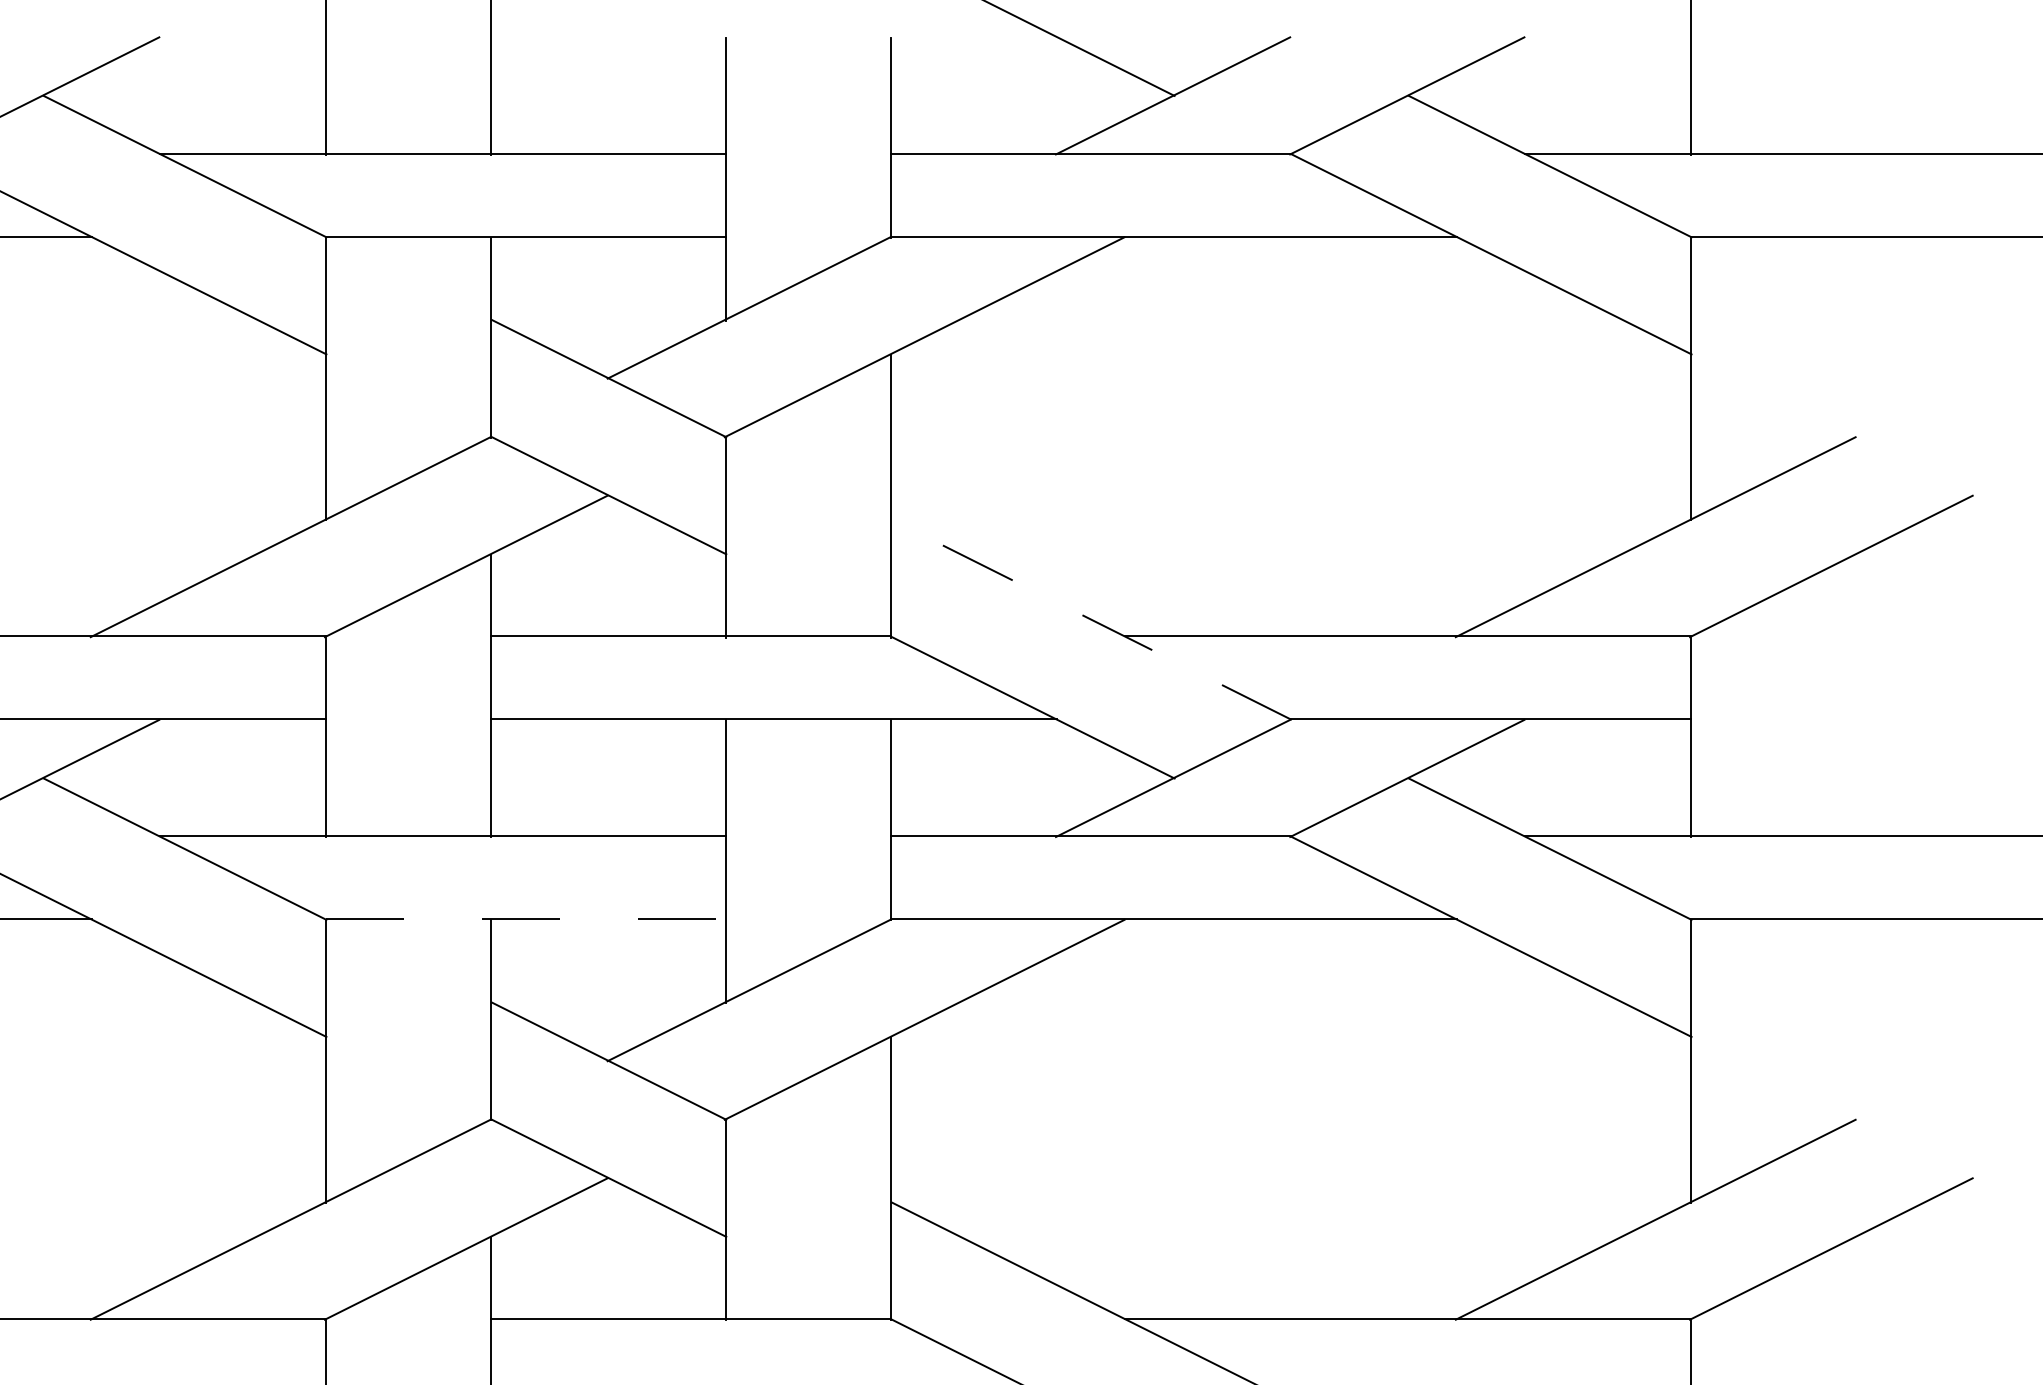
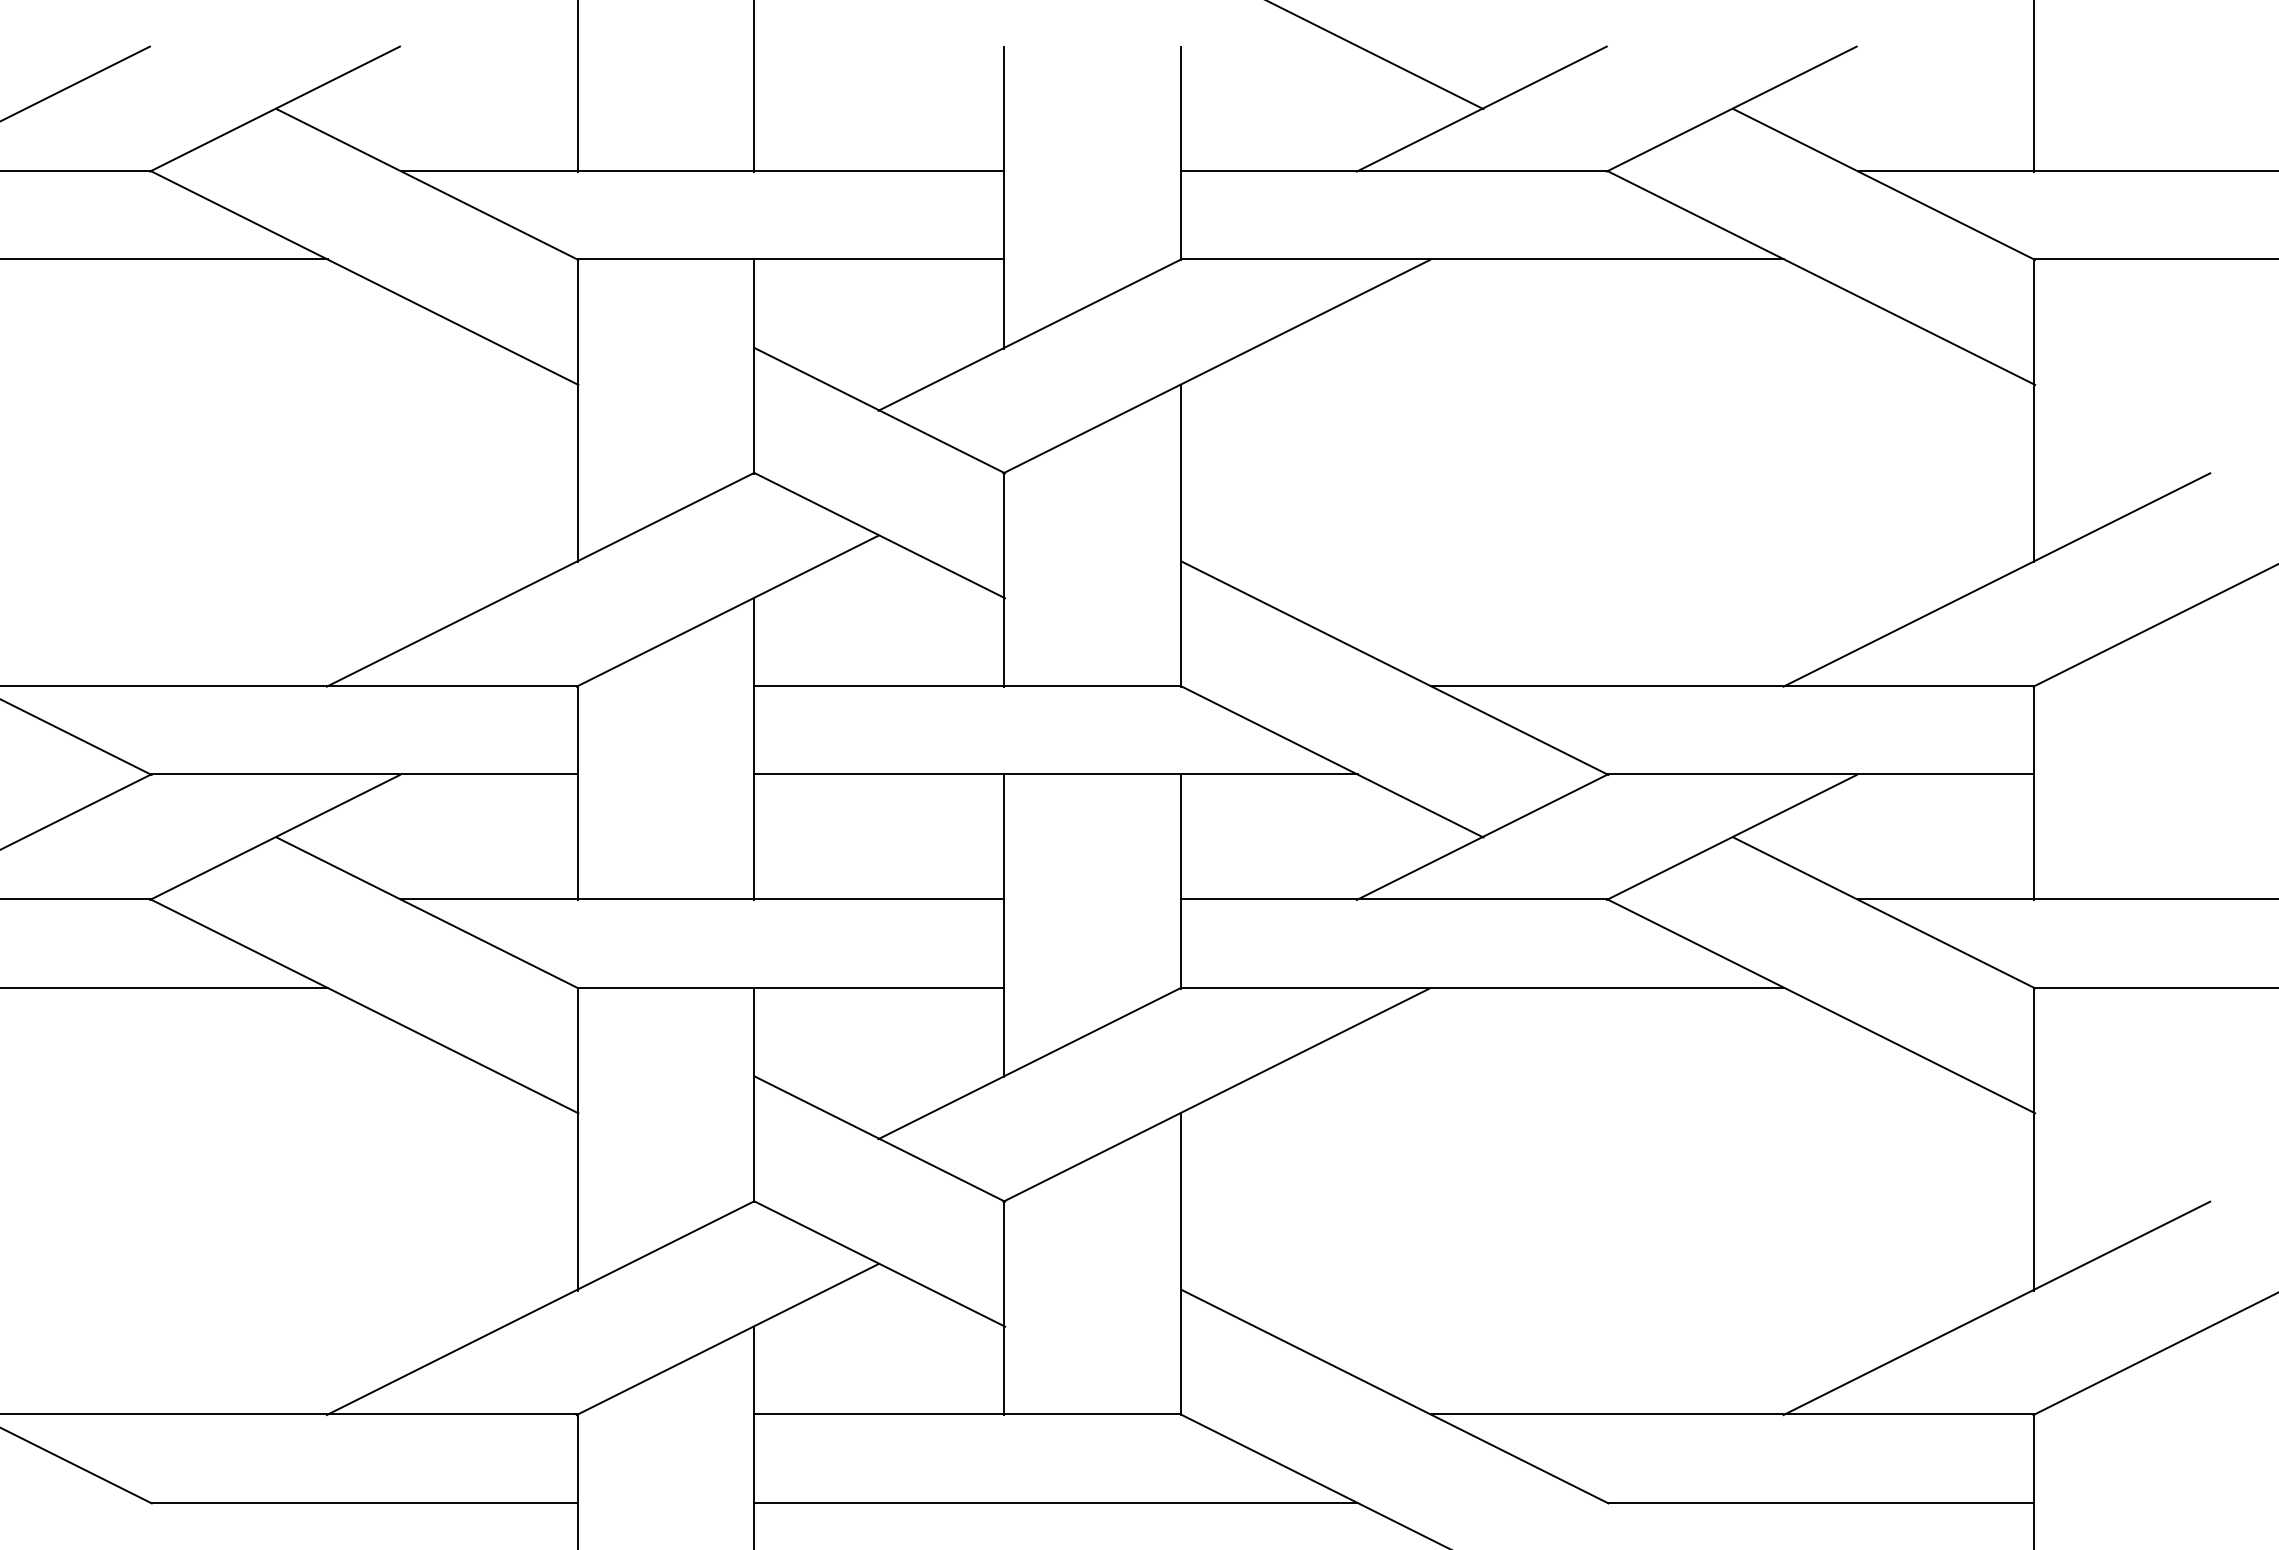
line: (1092, 620) -> (1395, 668), dashed -> solid
line: (526, 919) -> (791, 987), dashed -> solid

